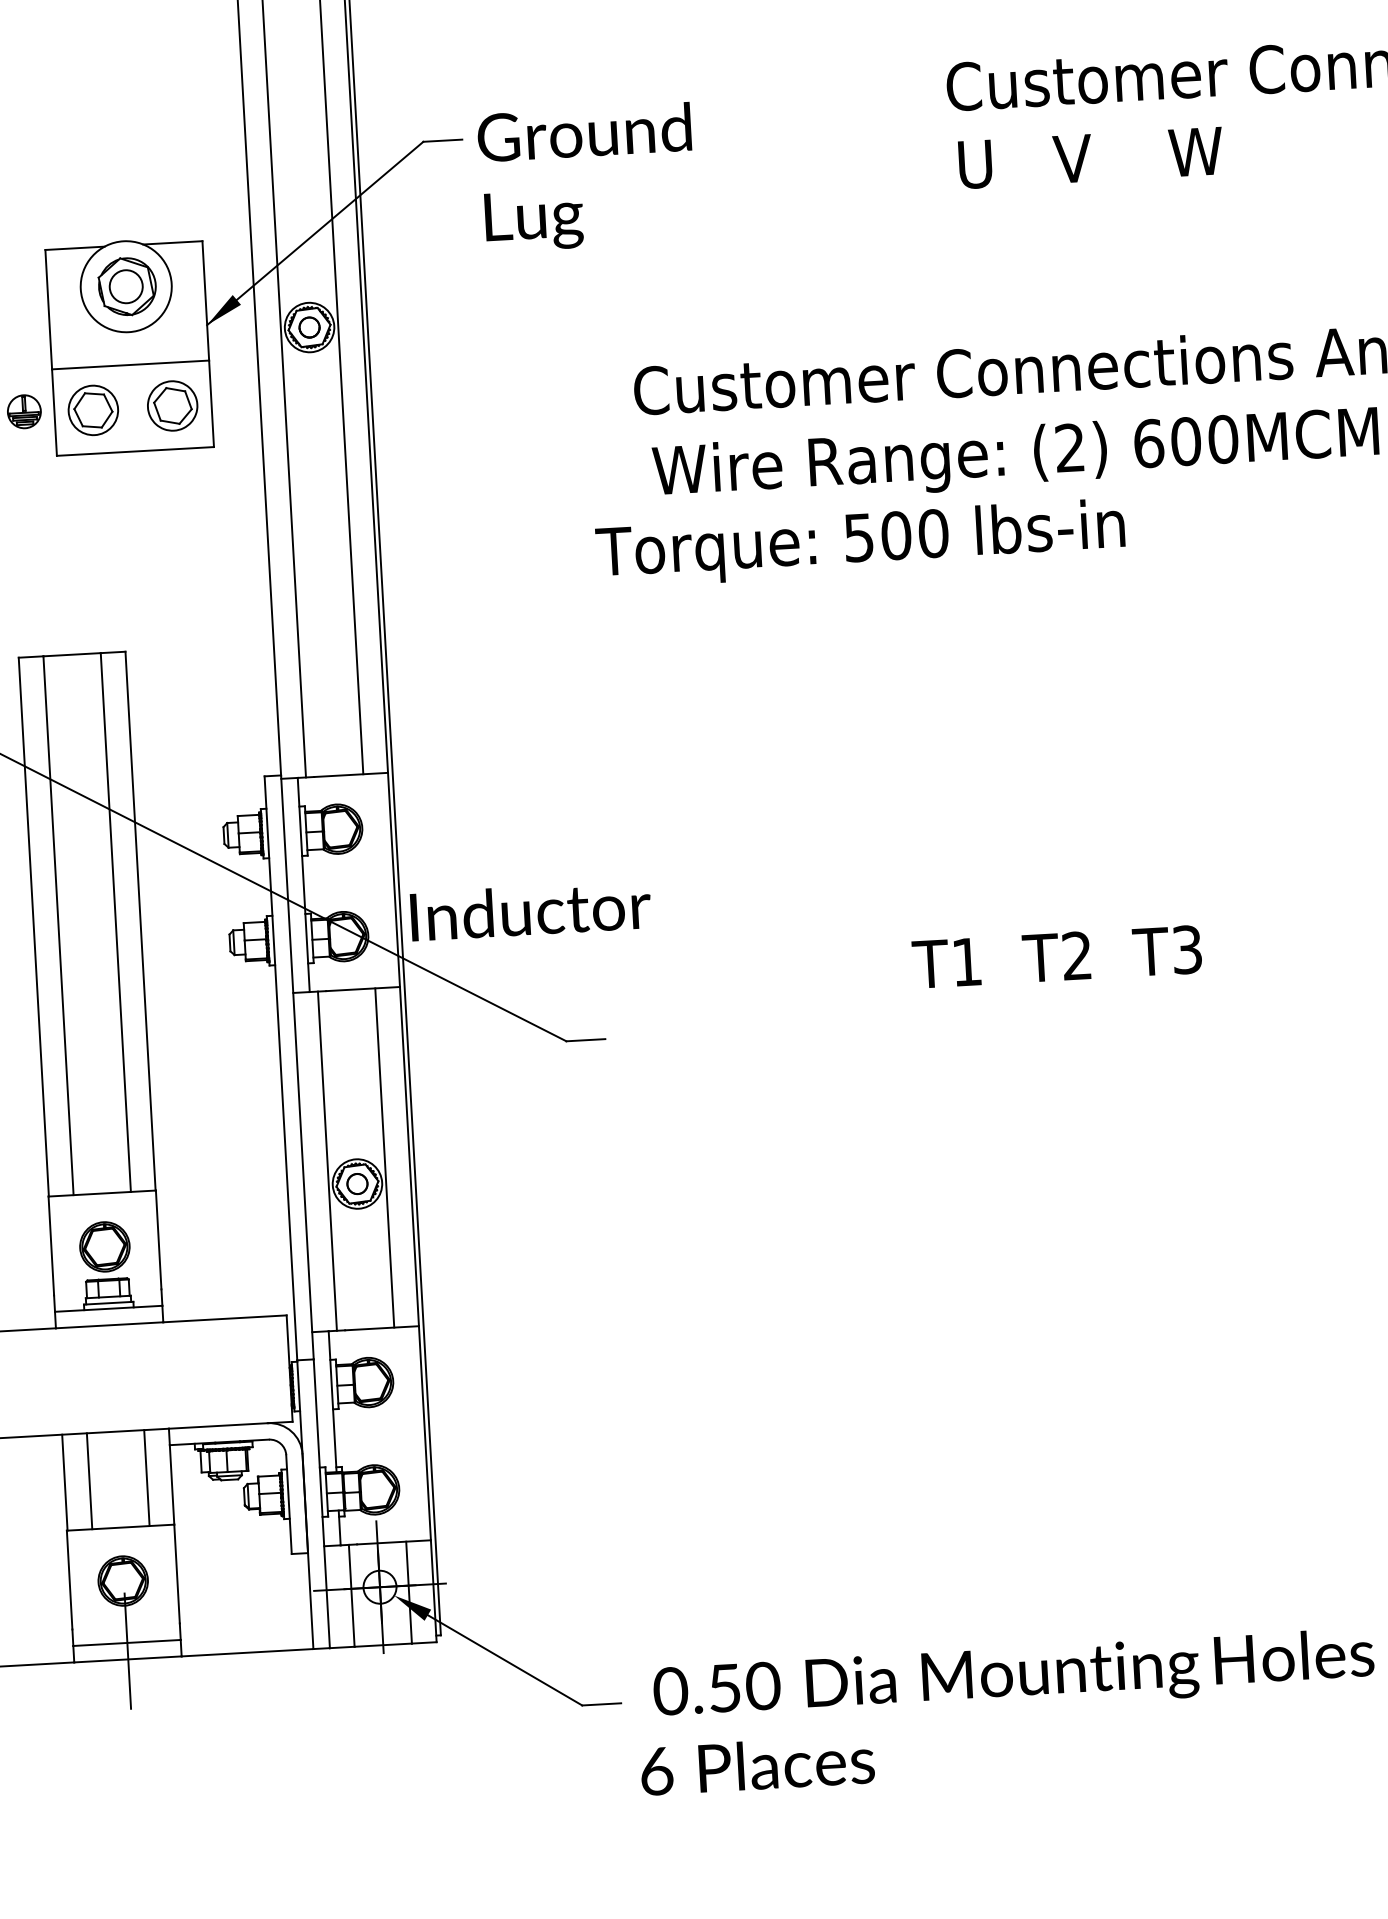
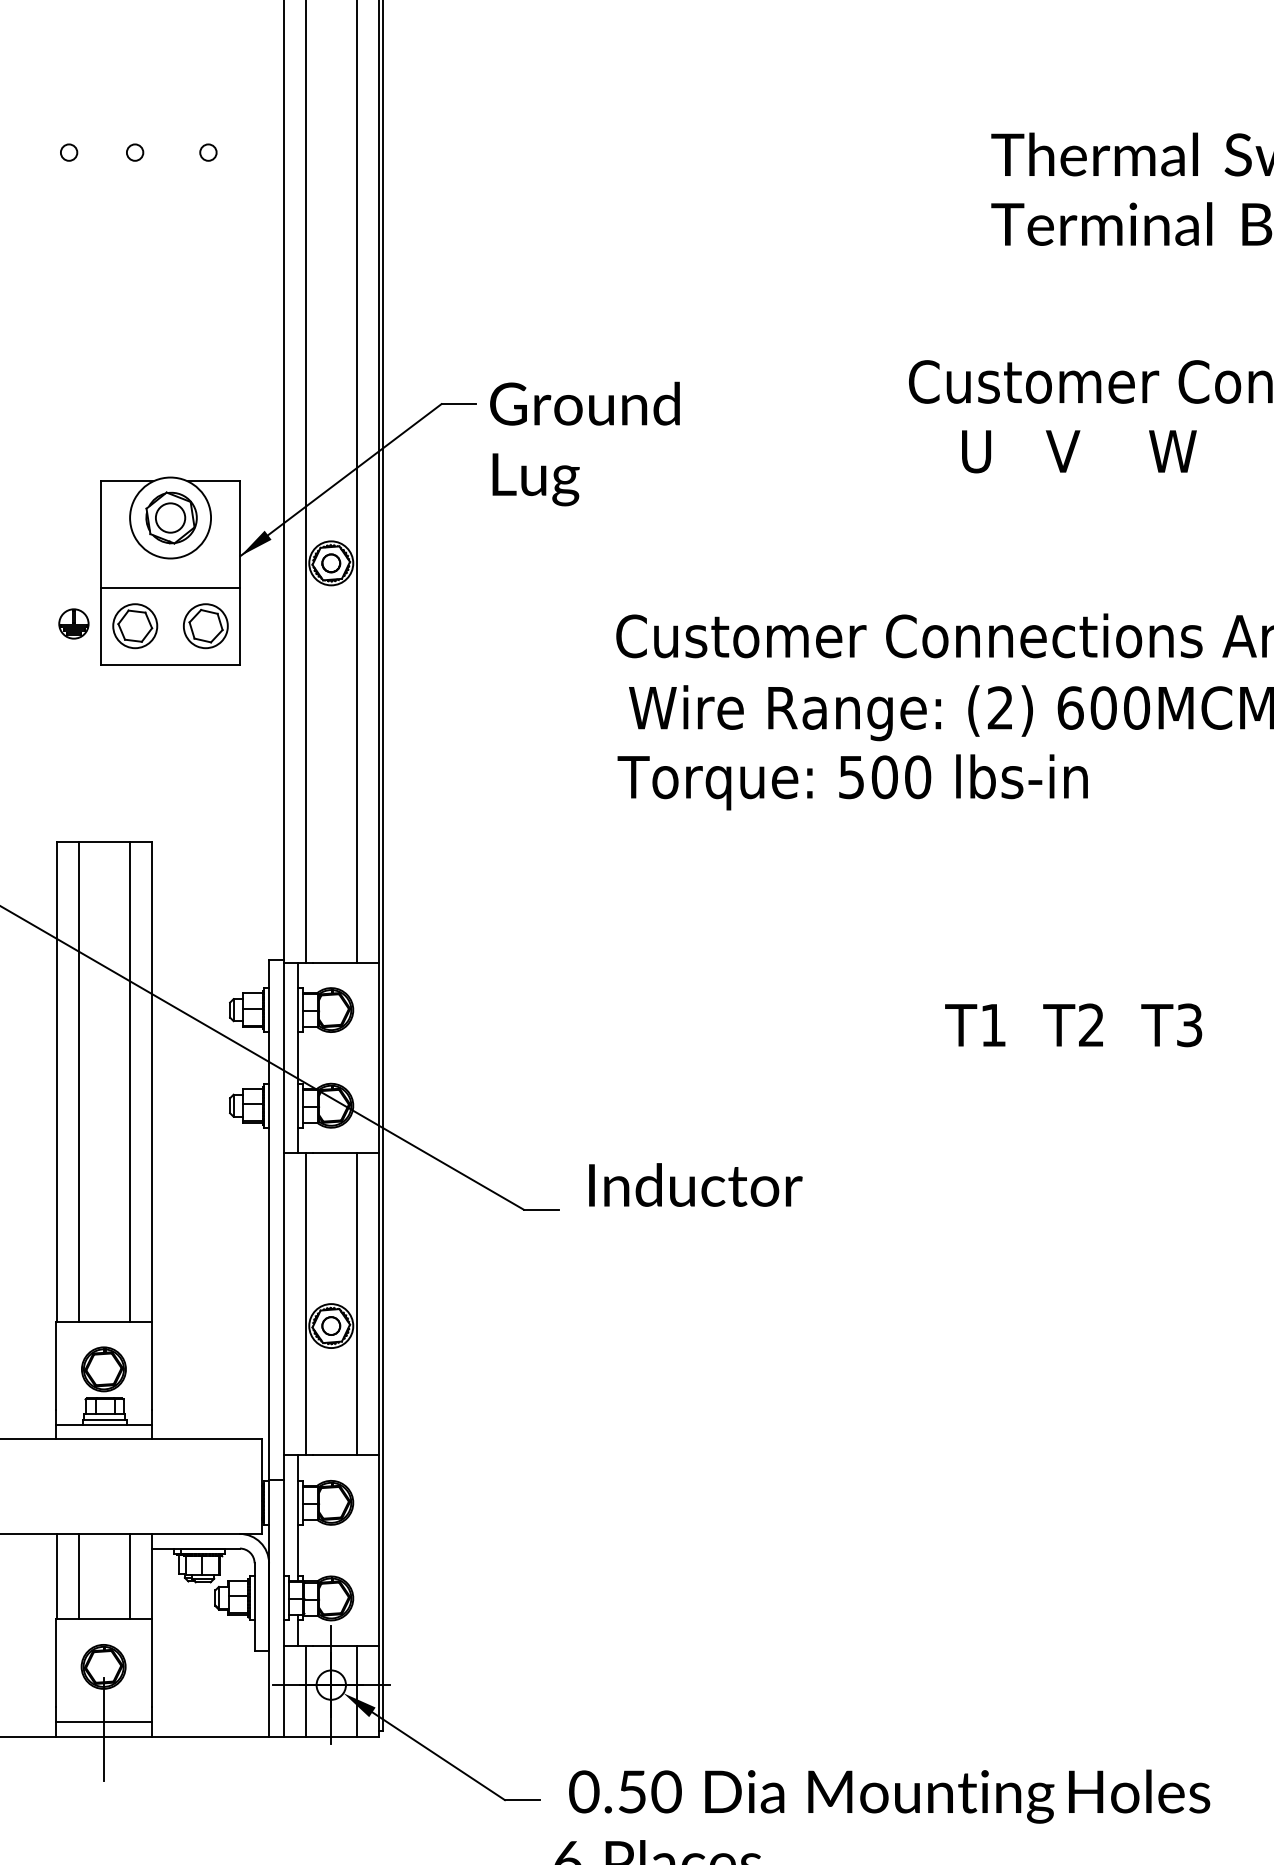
text: (1091, 157) -> (1079, 451), moved
text: (860, 543) -> (852, 782), moved
text: (530, 910) -> (695, 1184), moved
text: (1056, 957) -> (1073, 1025), moved

